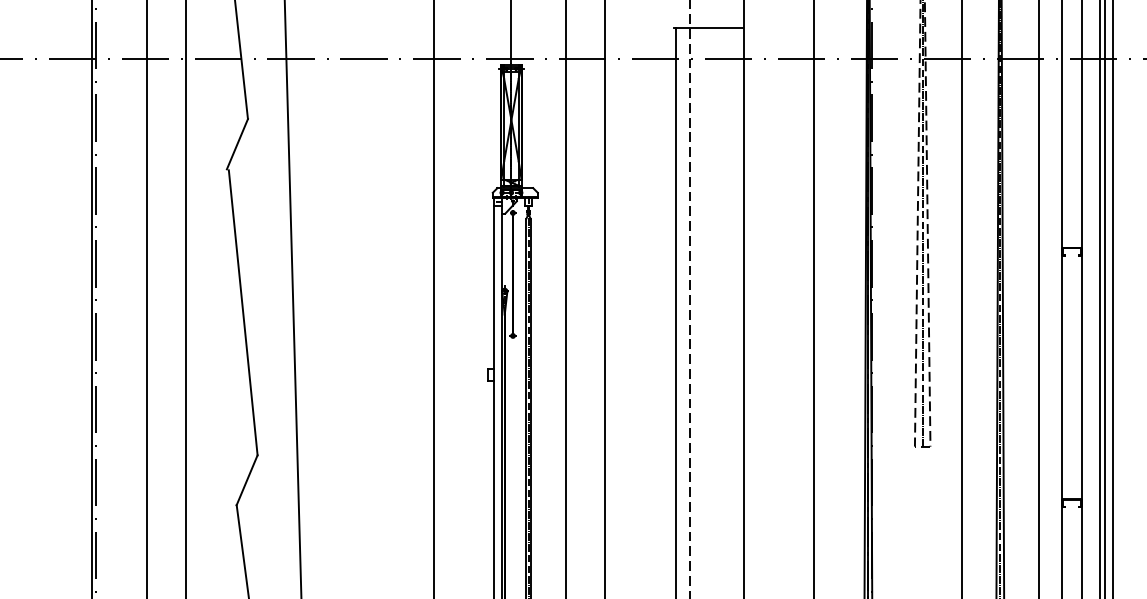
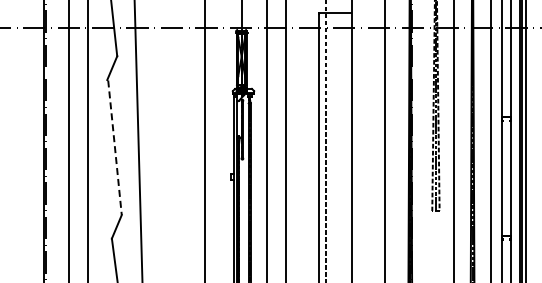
line: (244, 312) -> (115, 147), solid -> dashed

